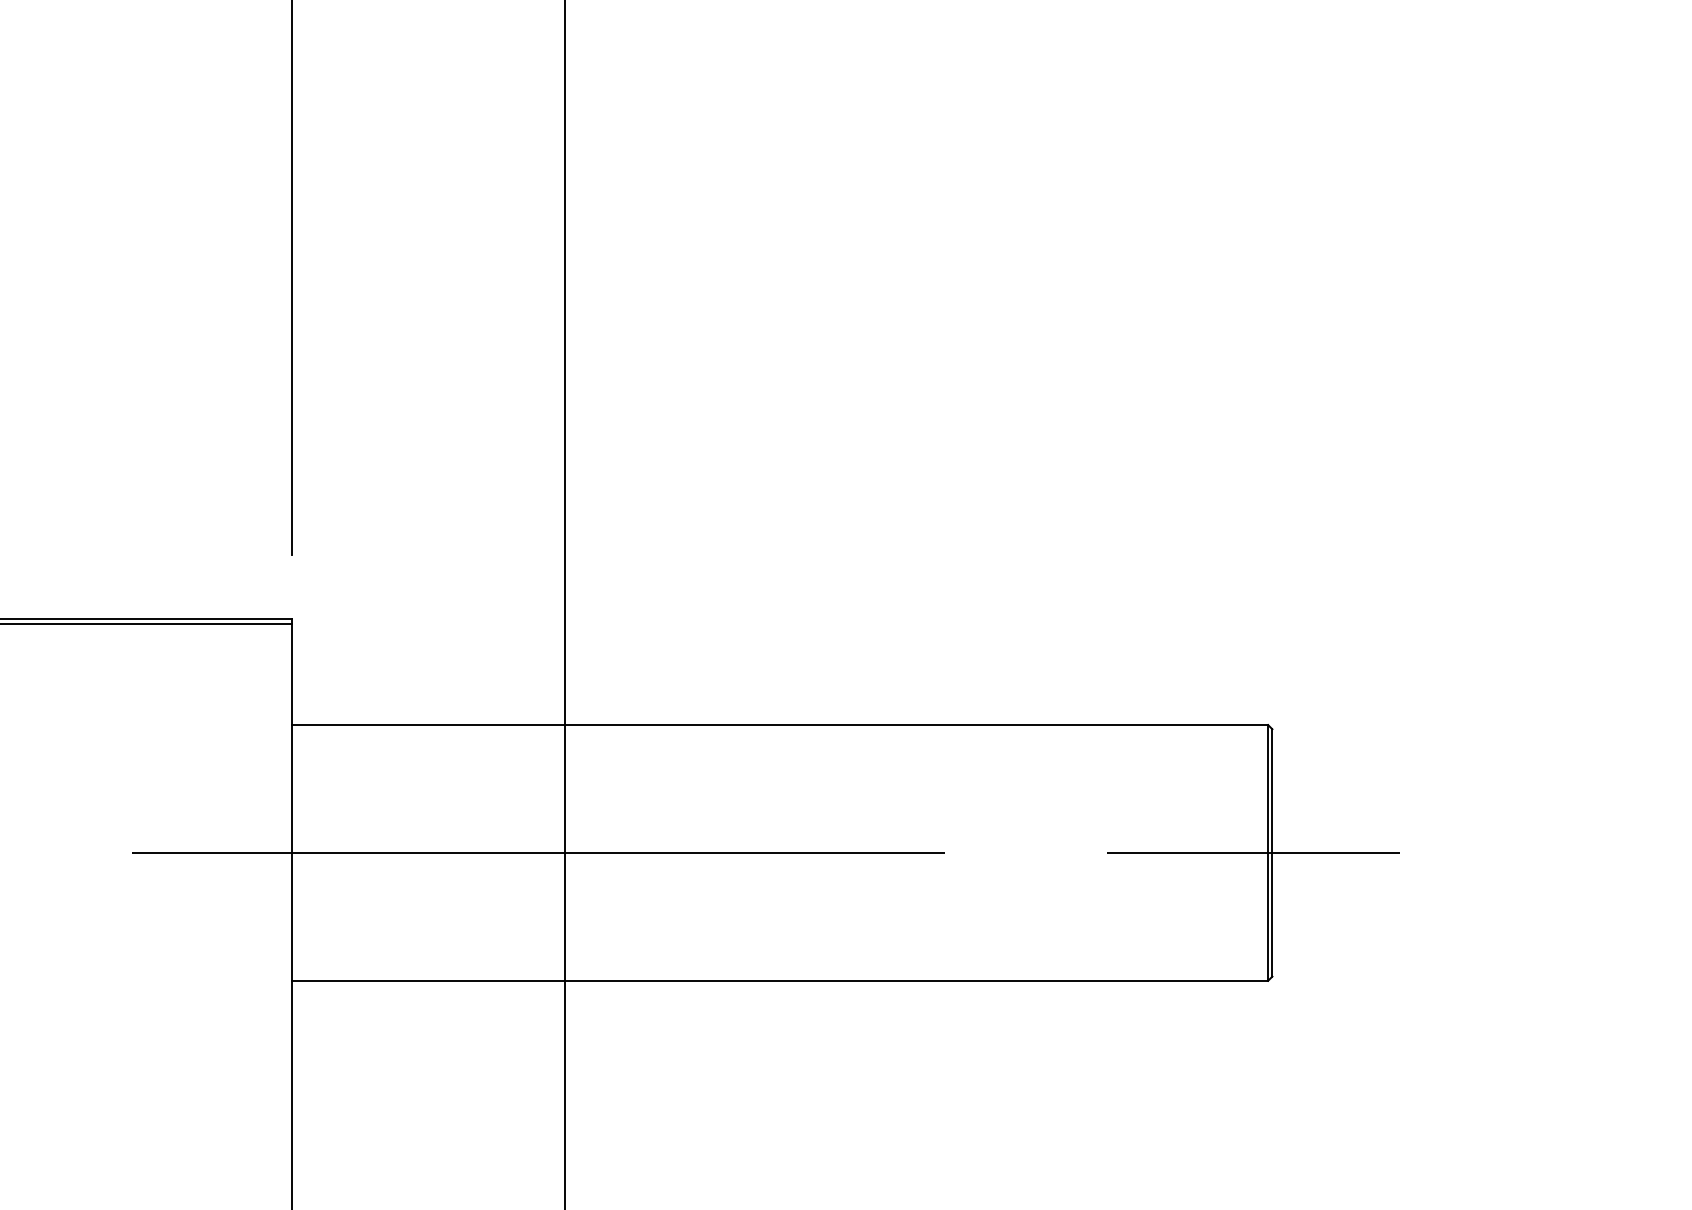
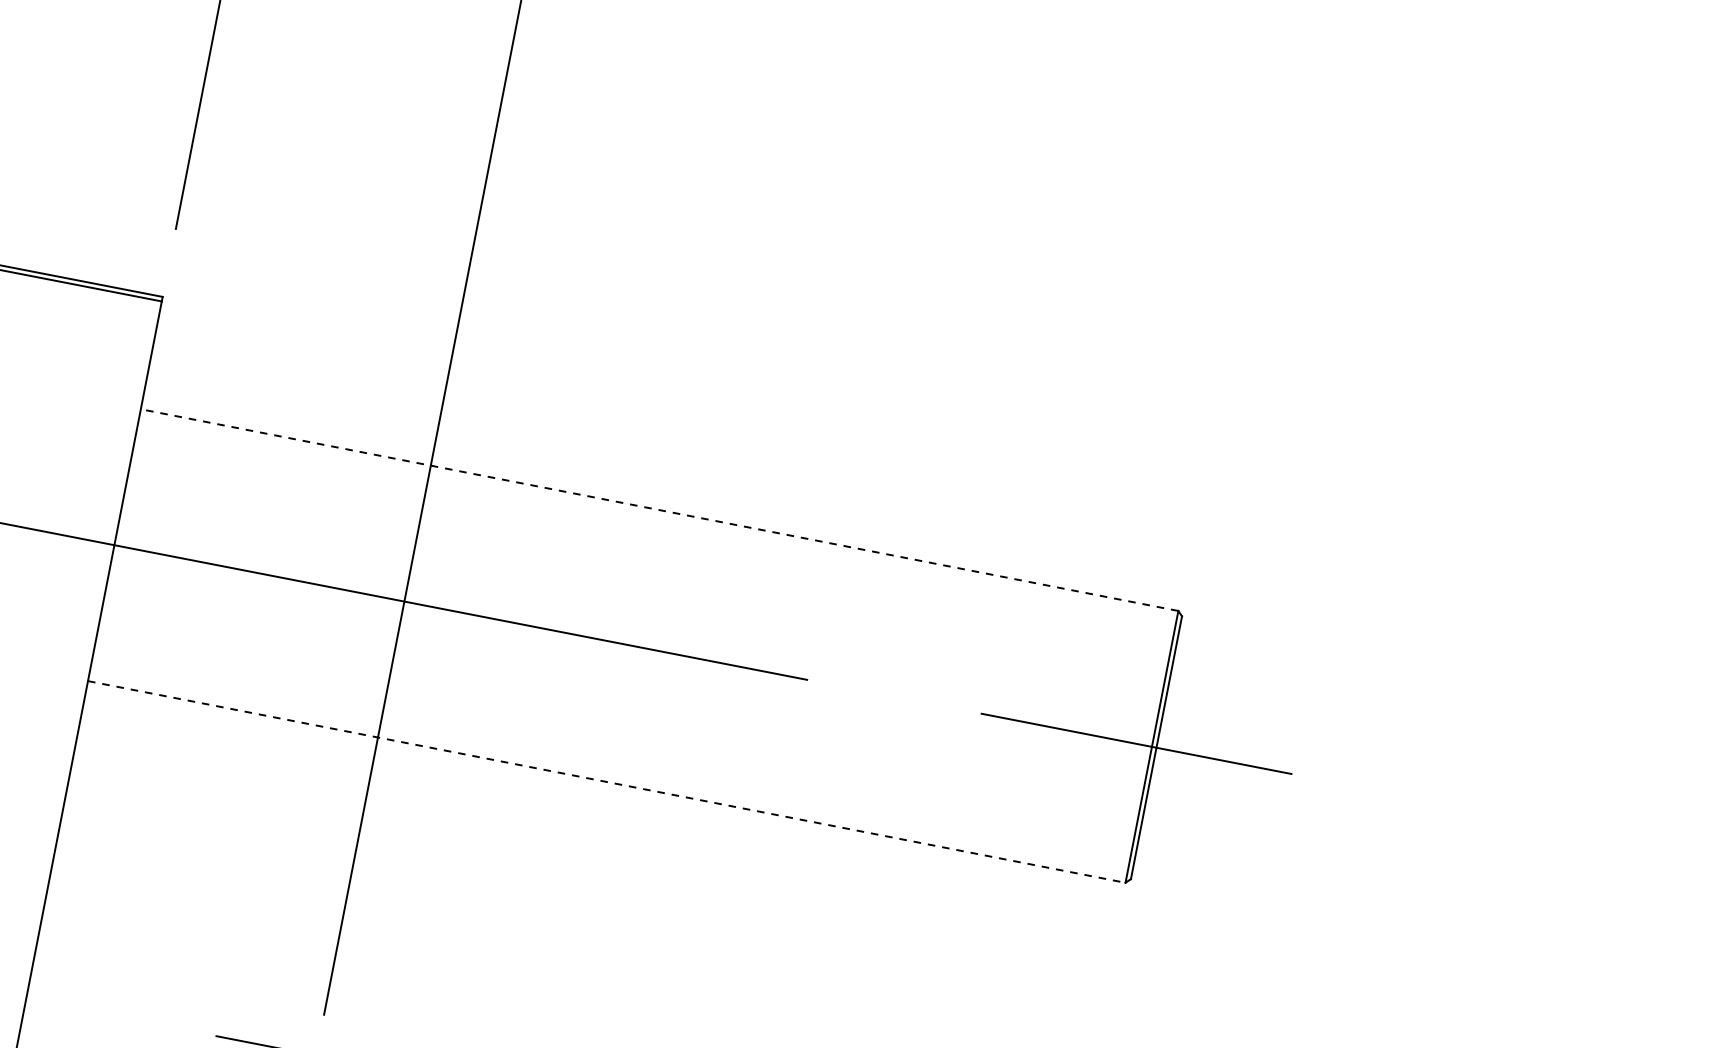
line: (779, 725) -> (659, 510), solid -> dashed
line: (780, 980) -> (607, 781), solid -> dashed

